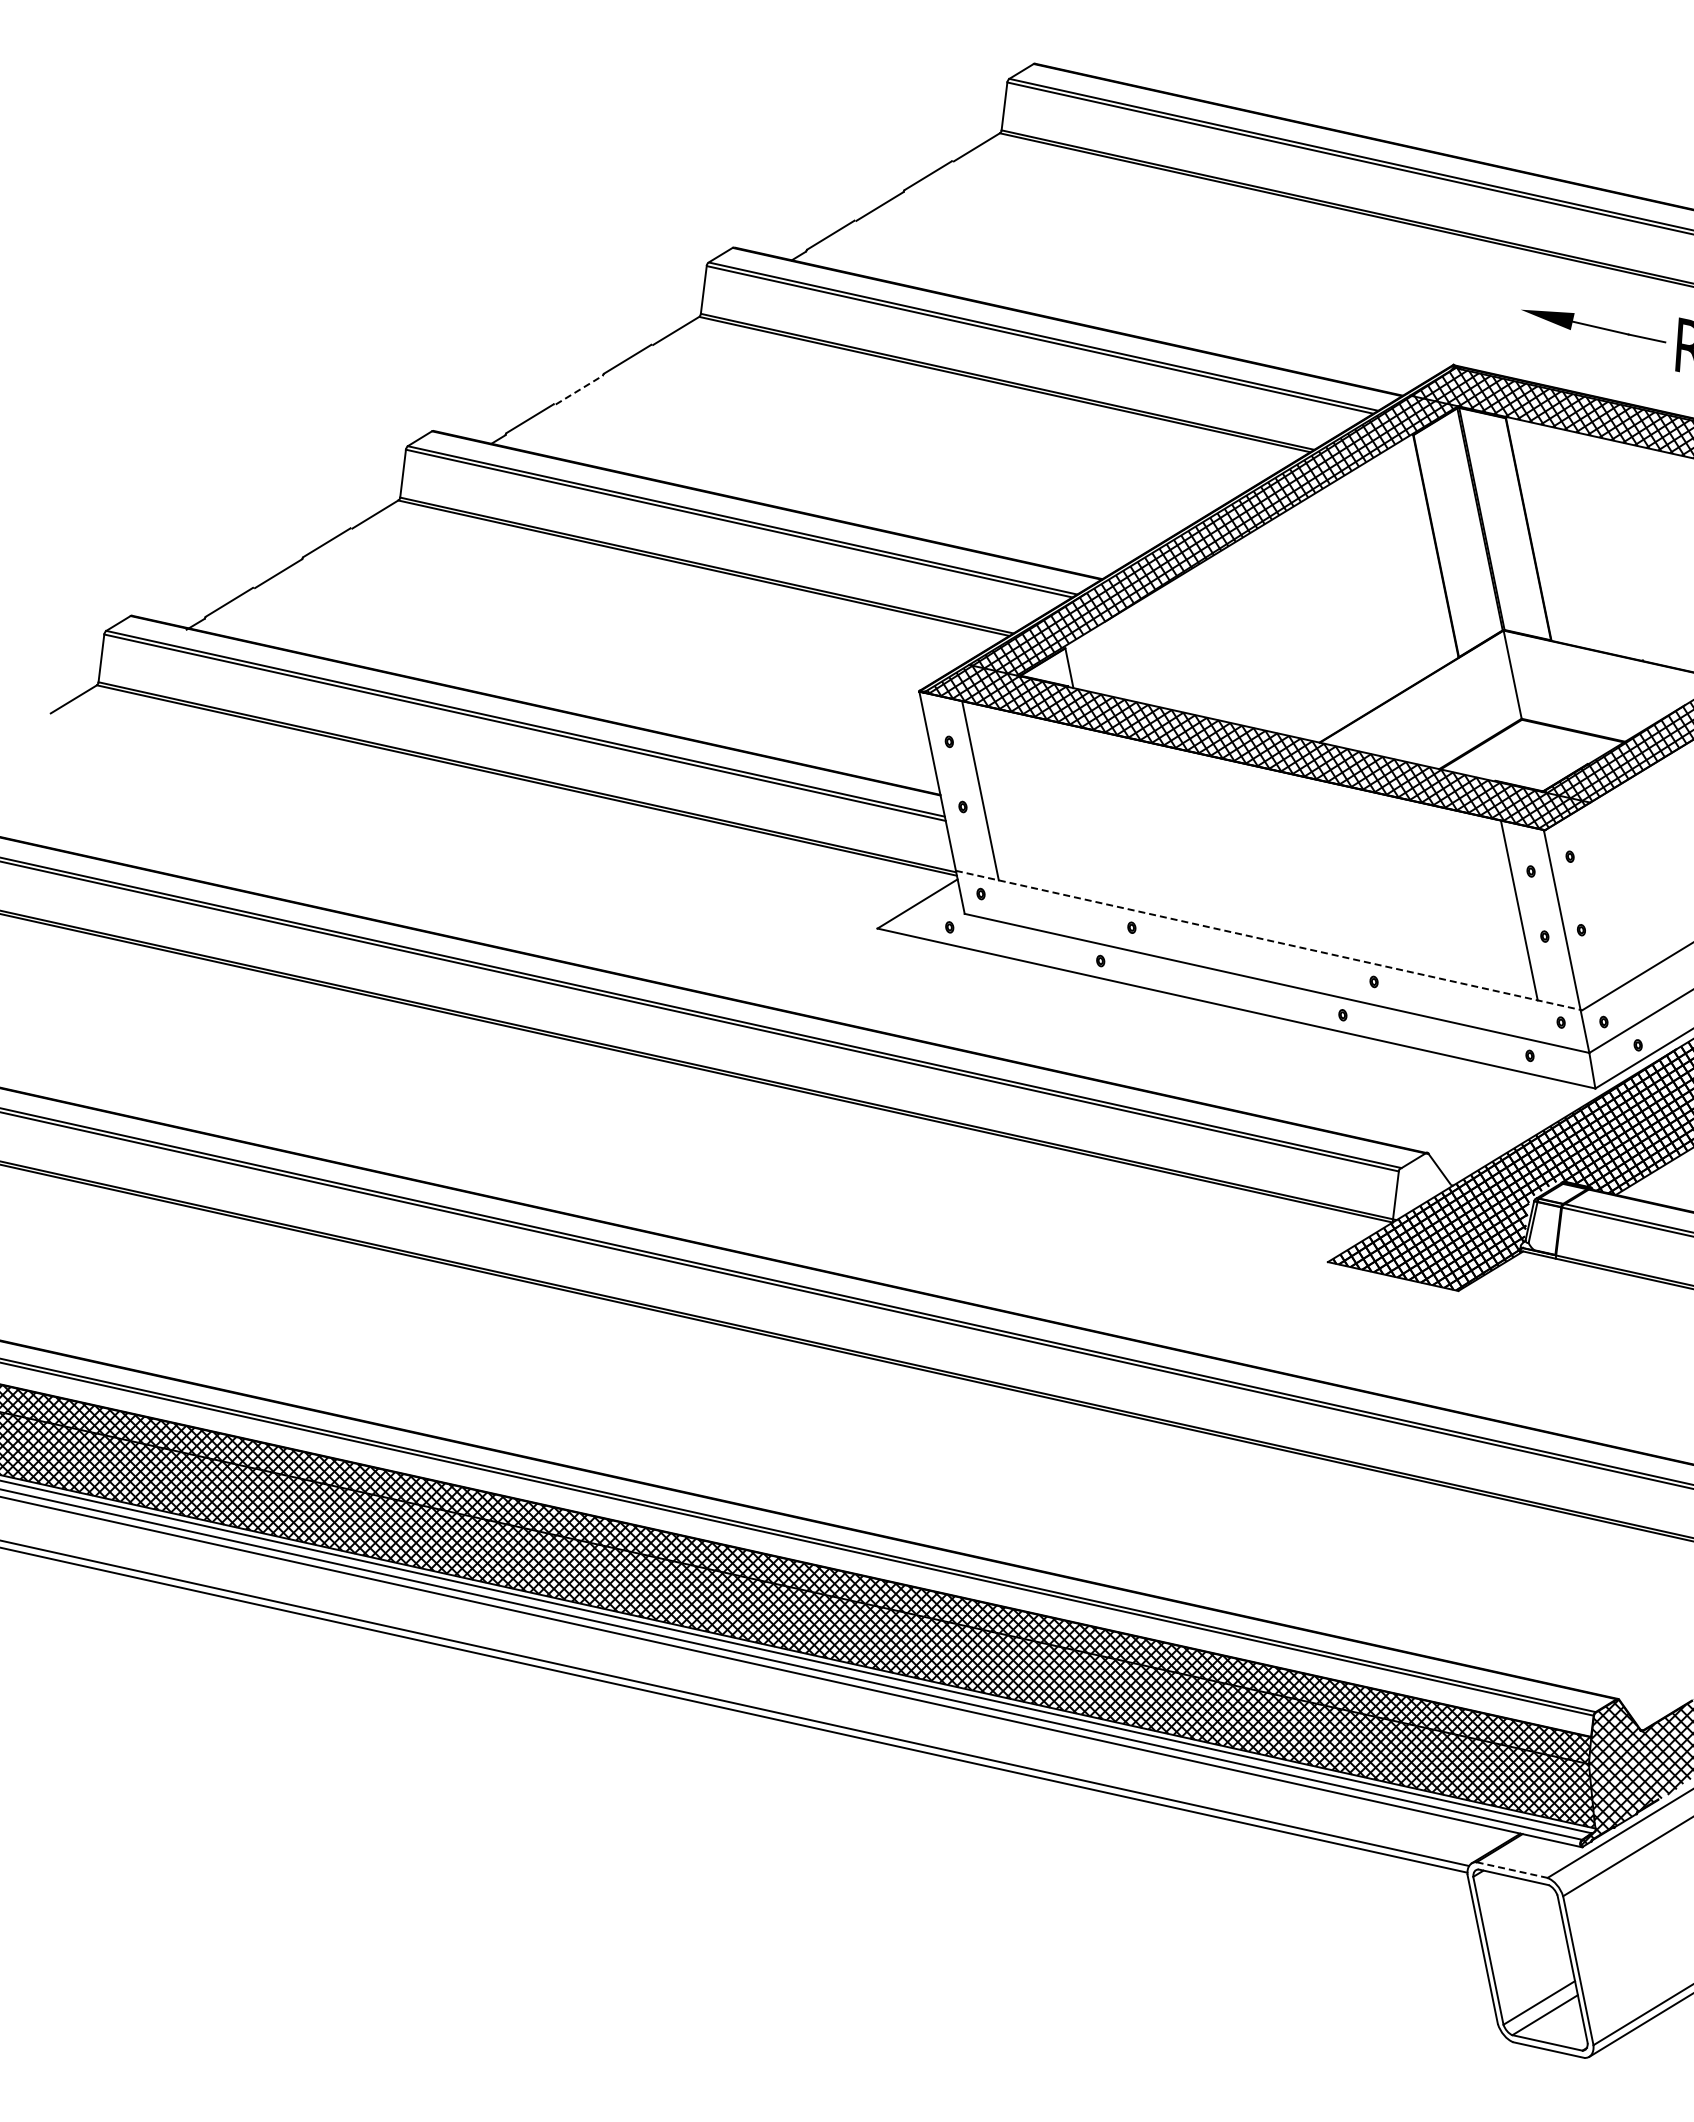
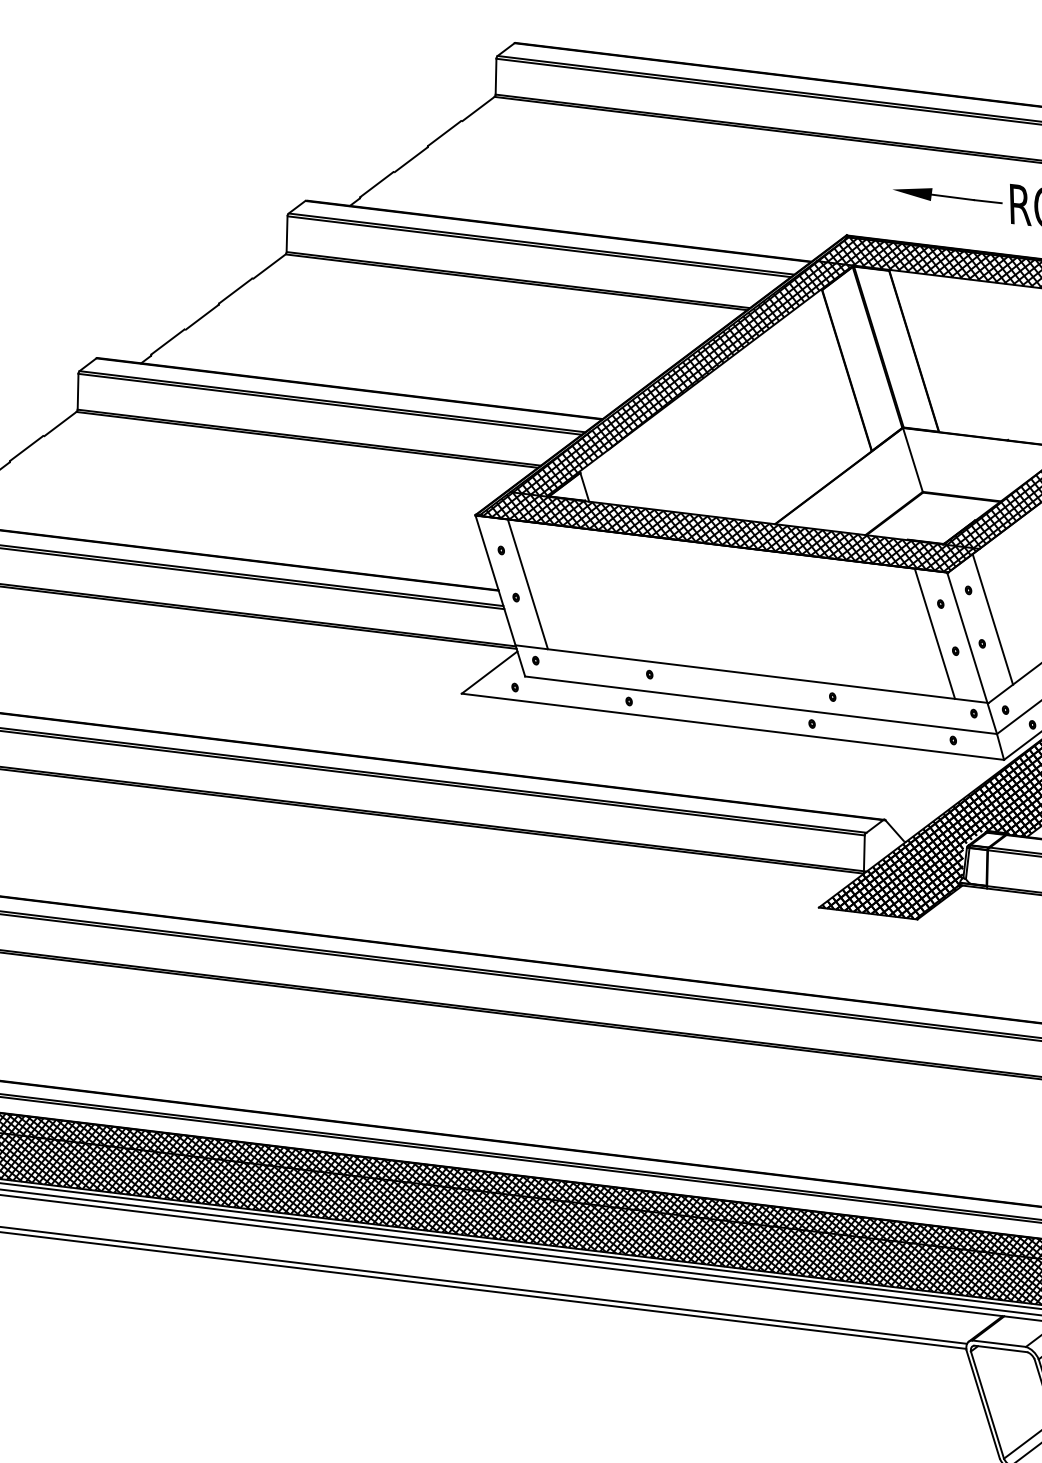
line: (579, 389) -> (202, 316), dashed -> solid
line: (1598, 898) -> (992, 619), added
line: (1269, 940) -> (752, 674), dashed -> solid
line: (1512, 1870) -> (999, 1343), dashed -> solid

